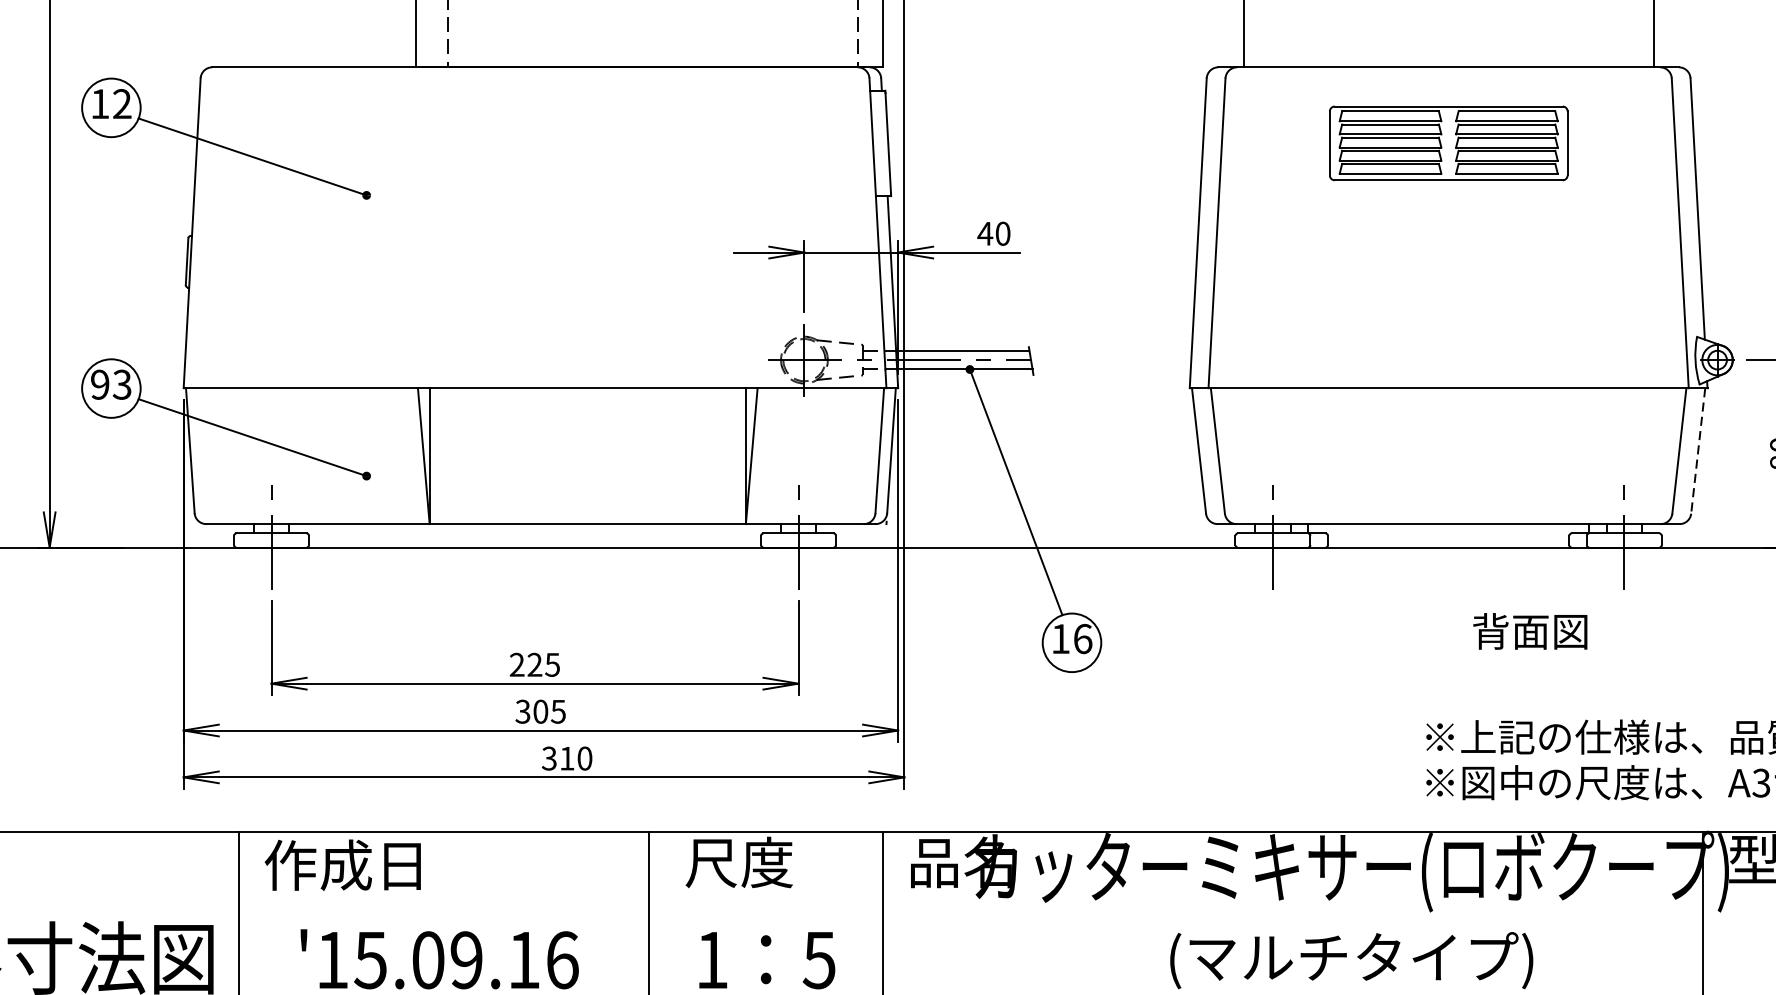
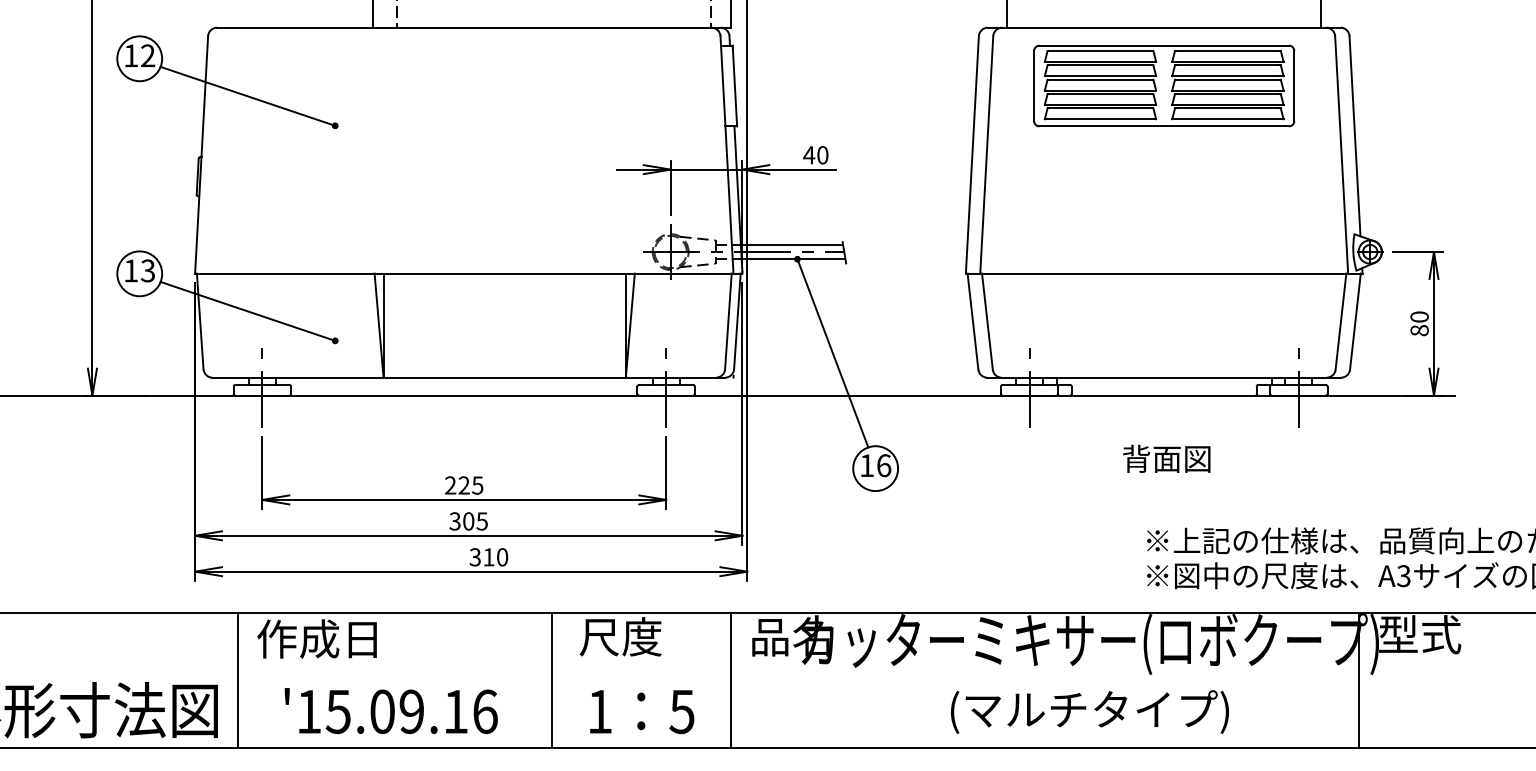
part: (1449, 142) -> (1164, 85), size x1.43
text: (99, 384) -> (130, 270), 93 -> 13
line: (1698, 452) -> (1355, 322), dashed -> solid
text: (1529, 630) -> (1166, 458), moved

